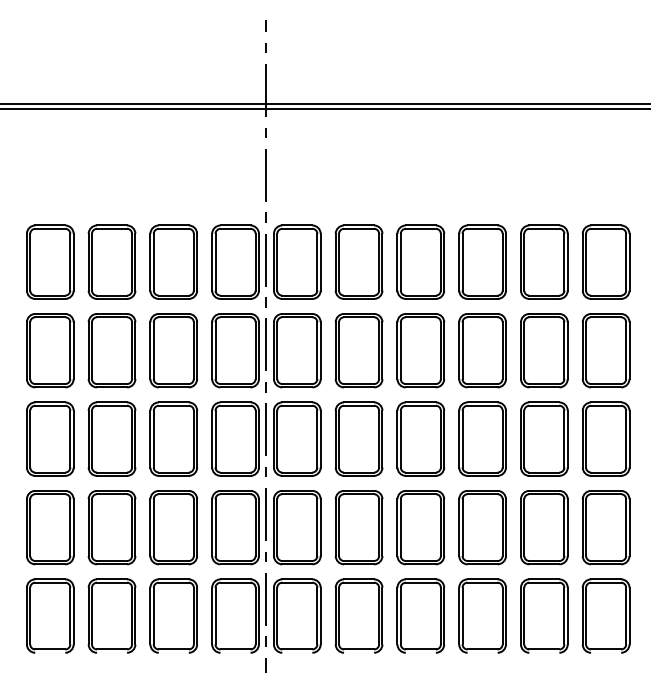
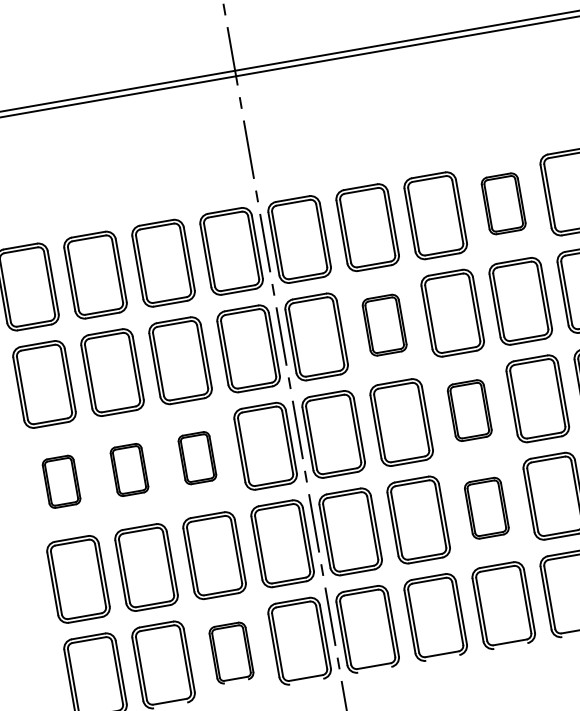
part: (482, 261) -> (503, 203), size x0.7
part: (358, 350) -> (384, 325), size x0.7
part: (50, 438) -> (61, 481), size x0.6
part: (111, 438) -> (128, 469), size x0.6
part: (173, 438) -> (197, 457), size x0.6
part: (420, 438) -> (469, 410), size x0.7
part: (420, 527) -> (486, 508), size x0.7
part: (173, 615) -> (231, 652), size x0.7

